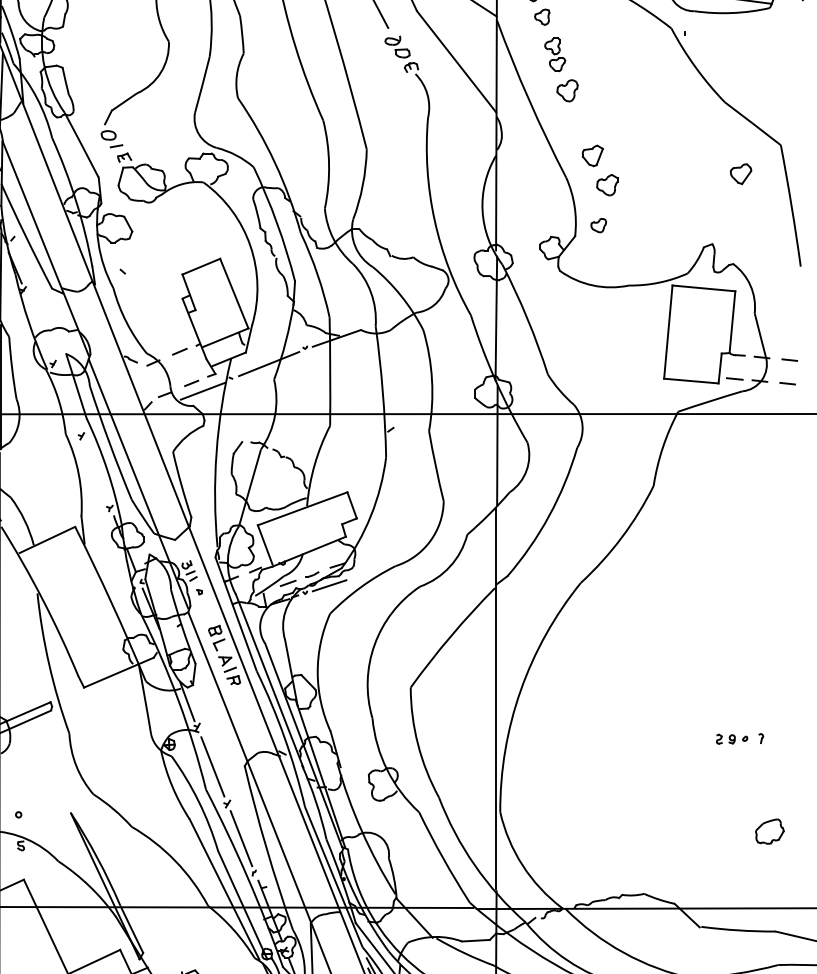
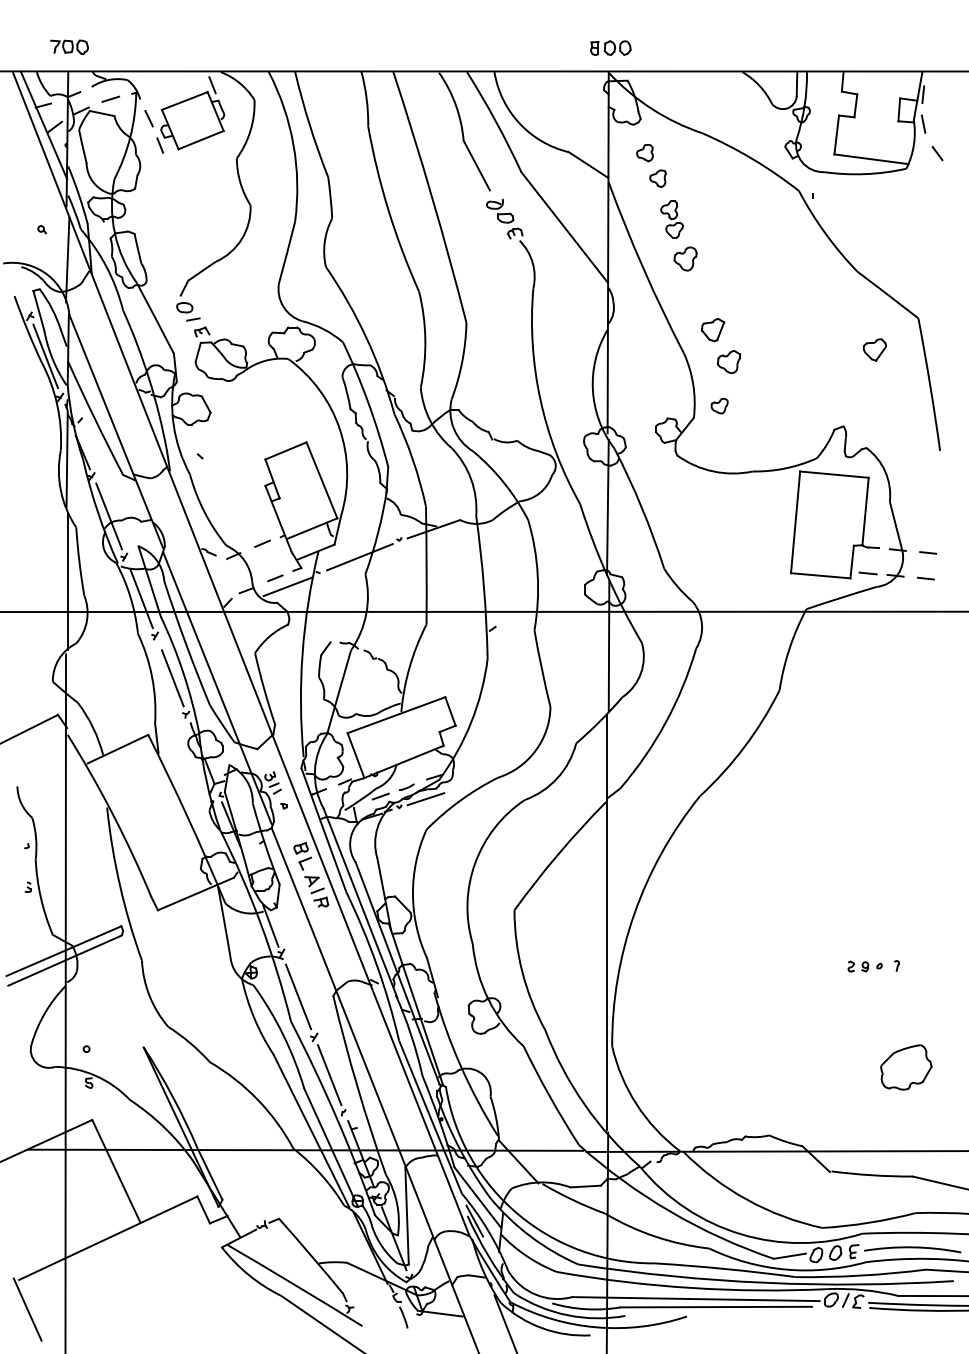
line: (38, 326) -> (108, 516), added
line: (68, 401) -> (141, 598), added
line: (97, 475) -> (172, 678), added
part: (769, 831) -> (906, 1067), size x1.67

